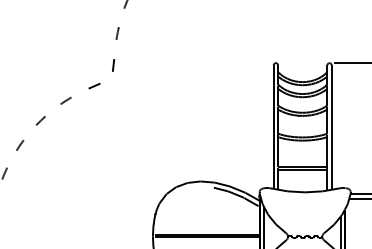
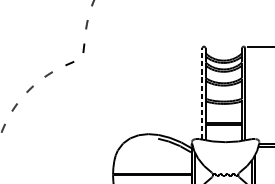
line: (273, 127) -> (202, 94), solid -> dashed

